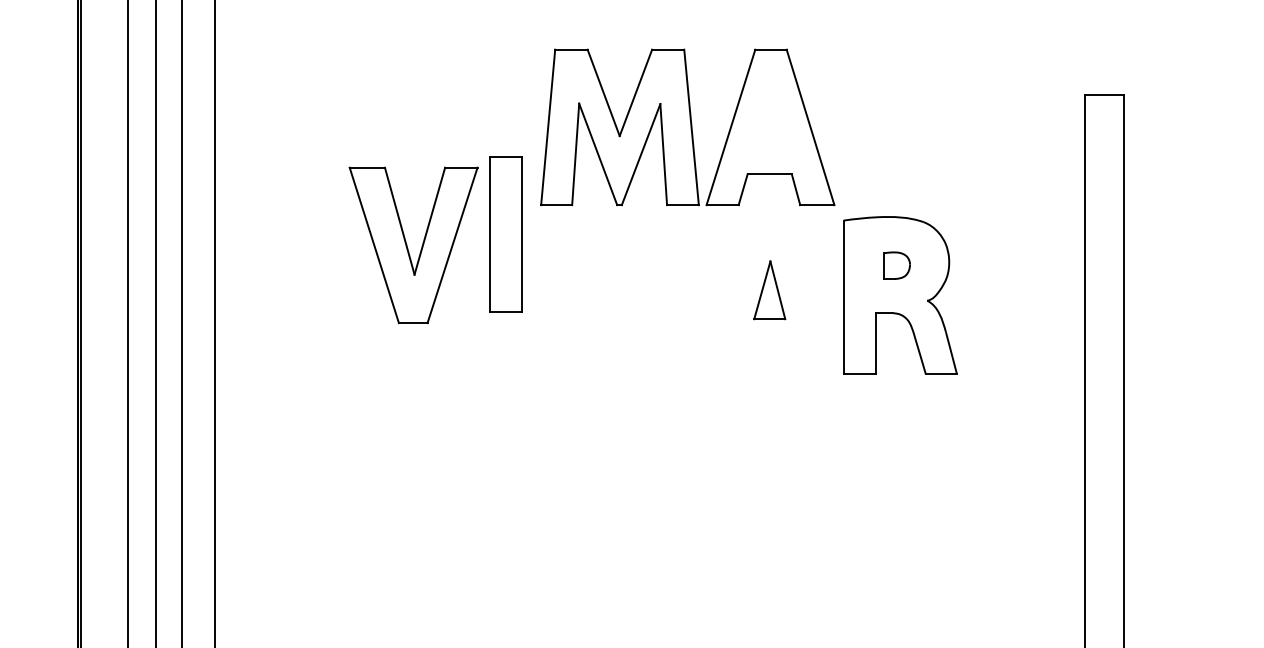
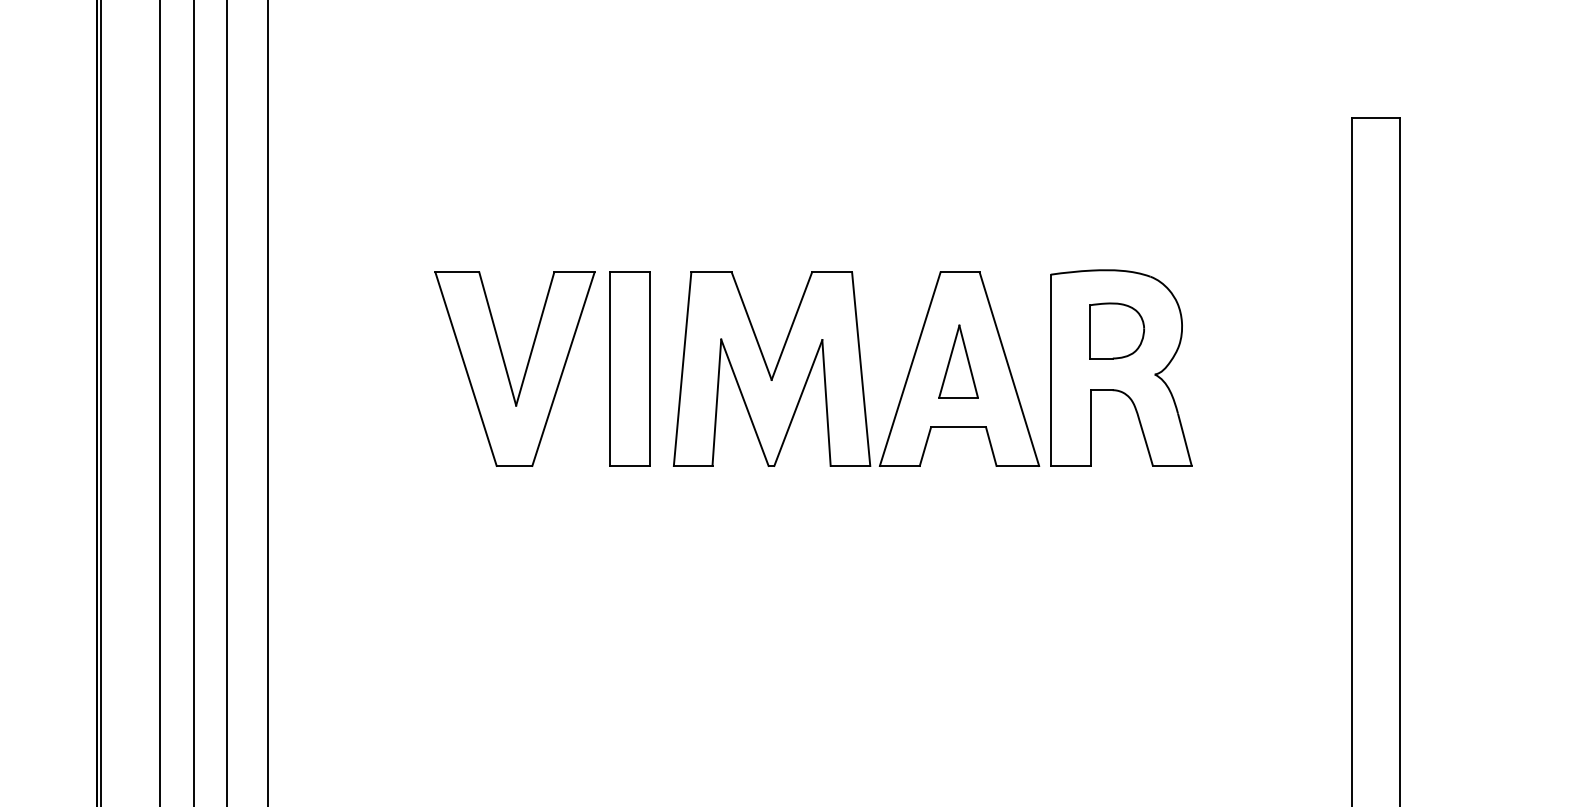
part: (687, 127) -> (856, 369), moved
part: (505, 234) -> (629, 369), moved
part: (413, 245) -> (514, 369), moved
part: (896, 265) -> (1116, 330), size x1.67

